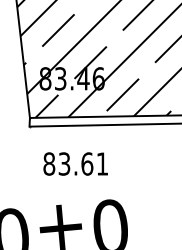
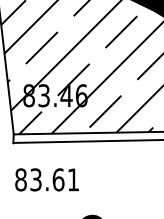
text: (75, 163) -> (46, 179), moved

